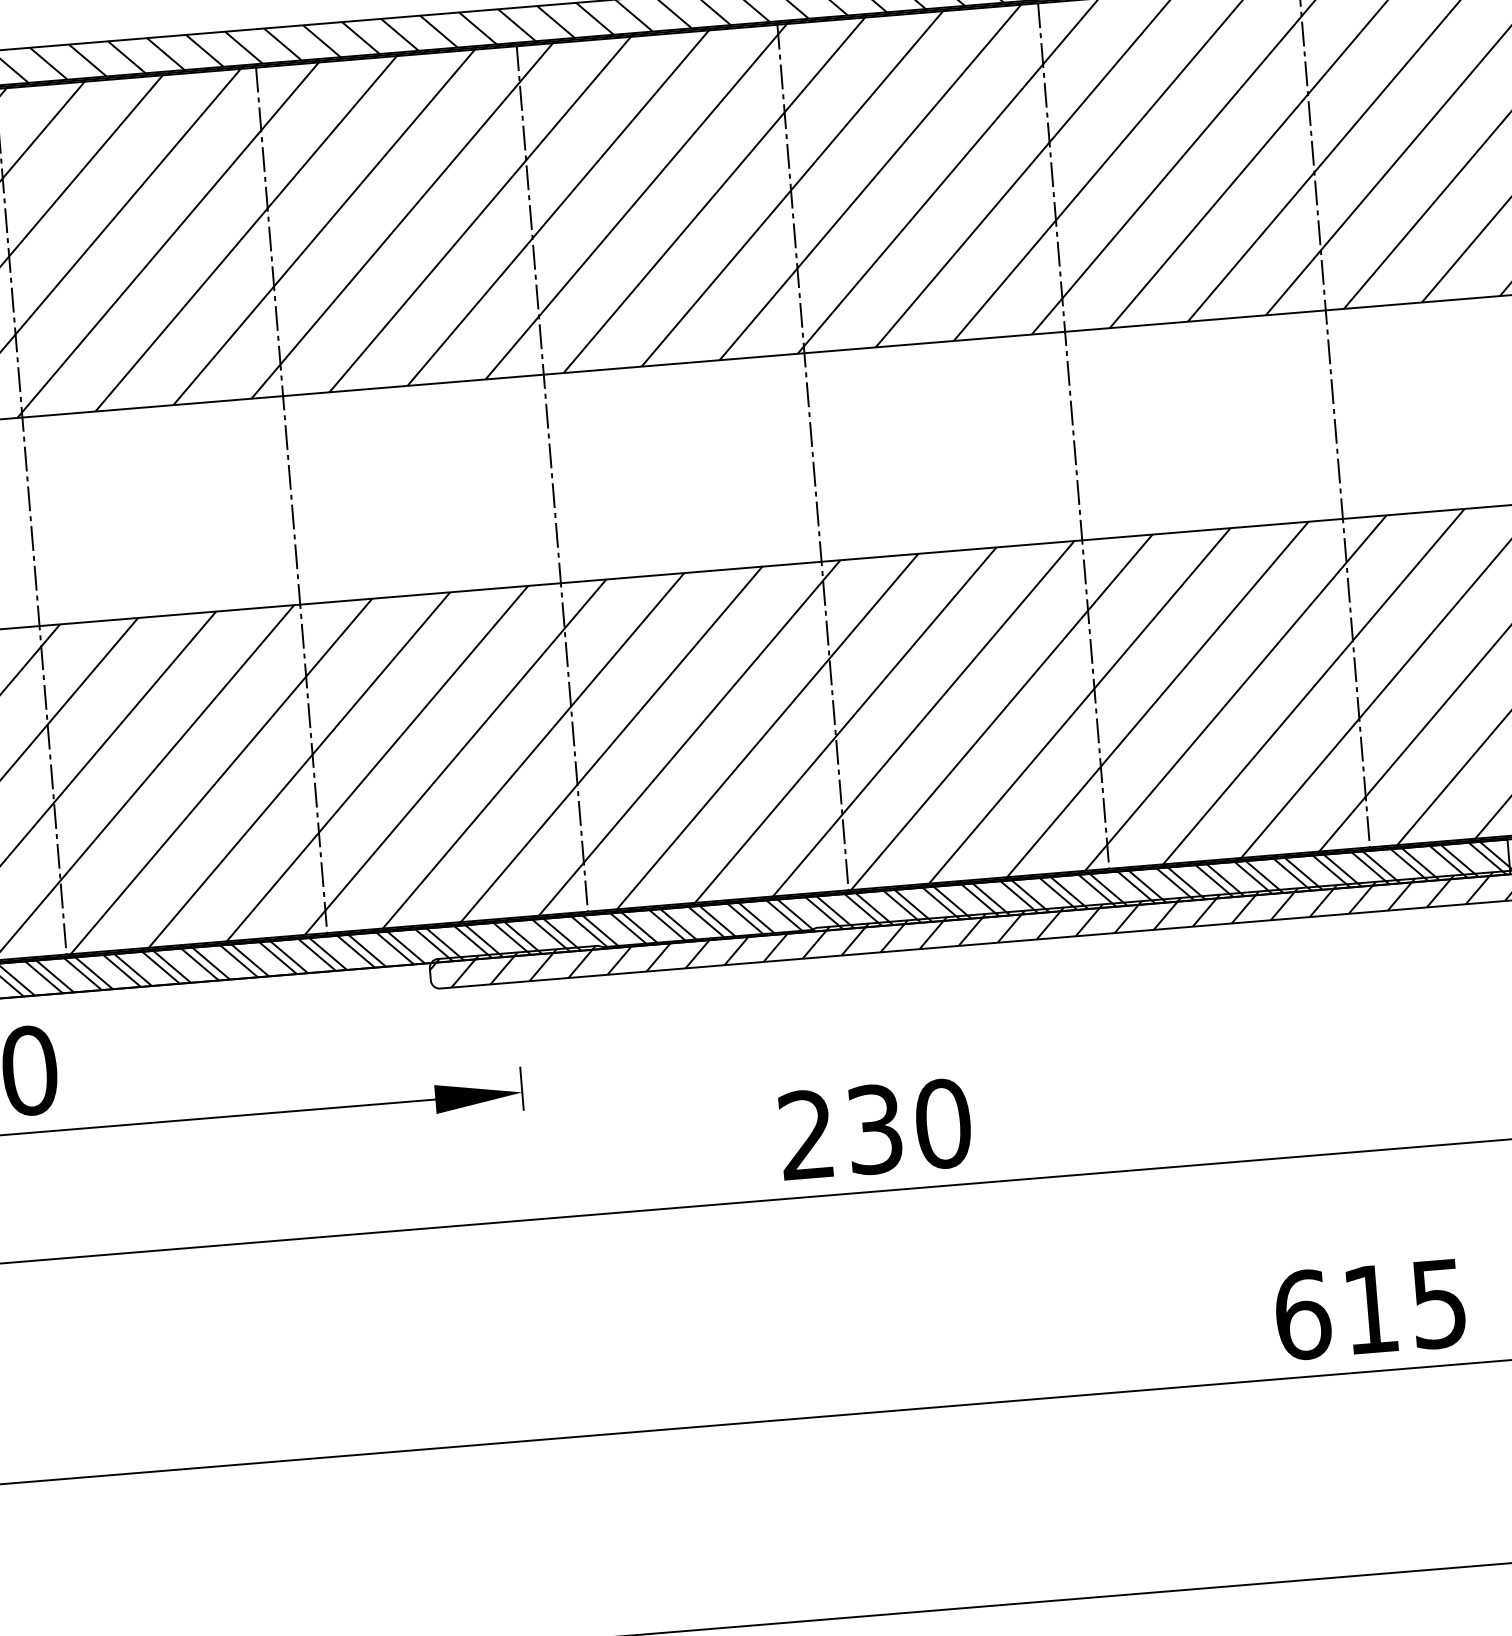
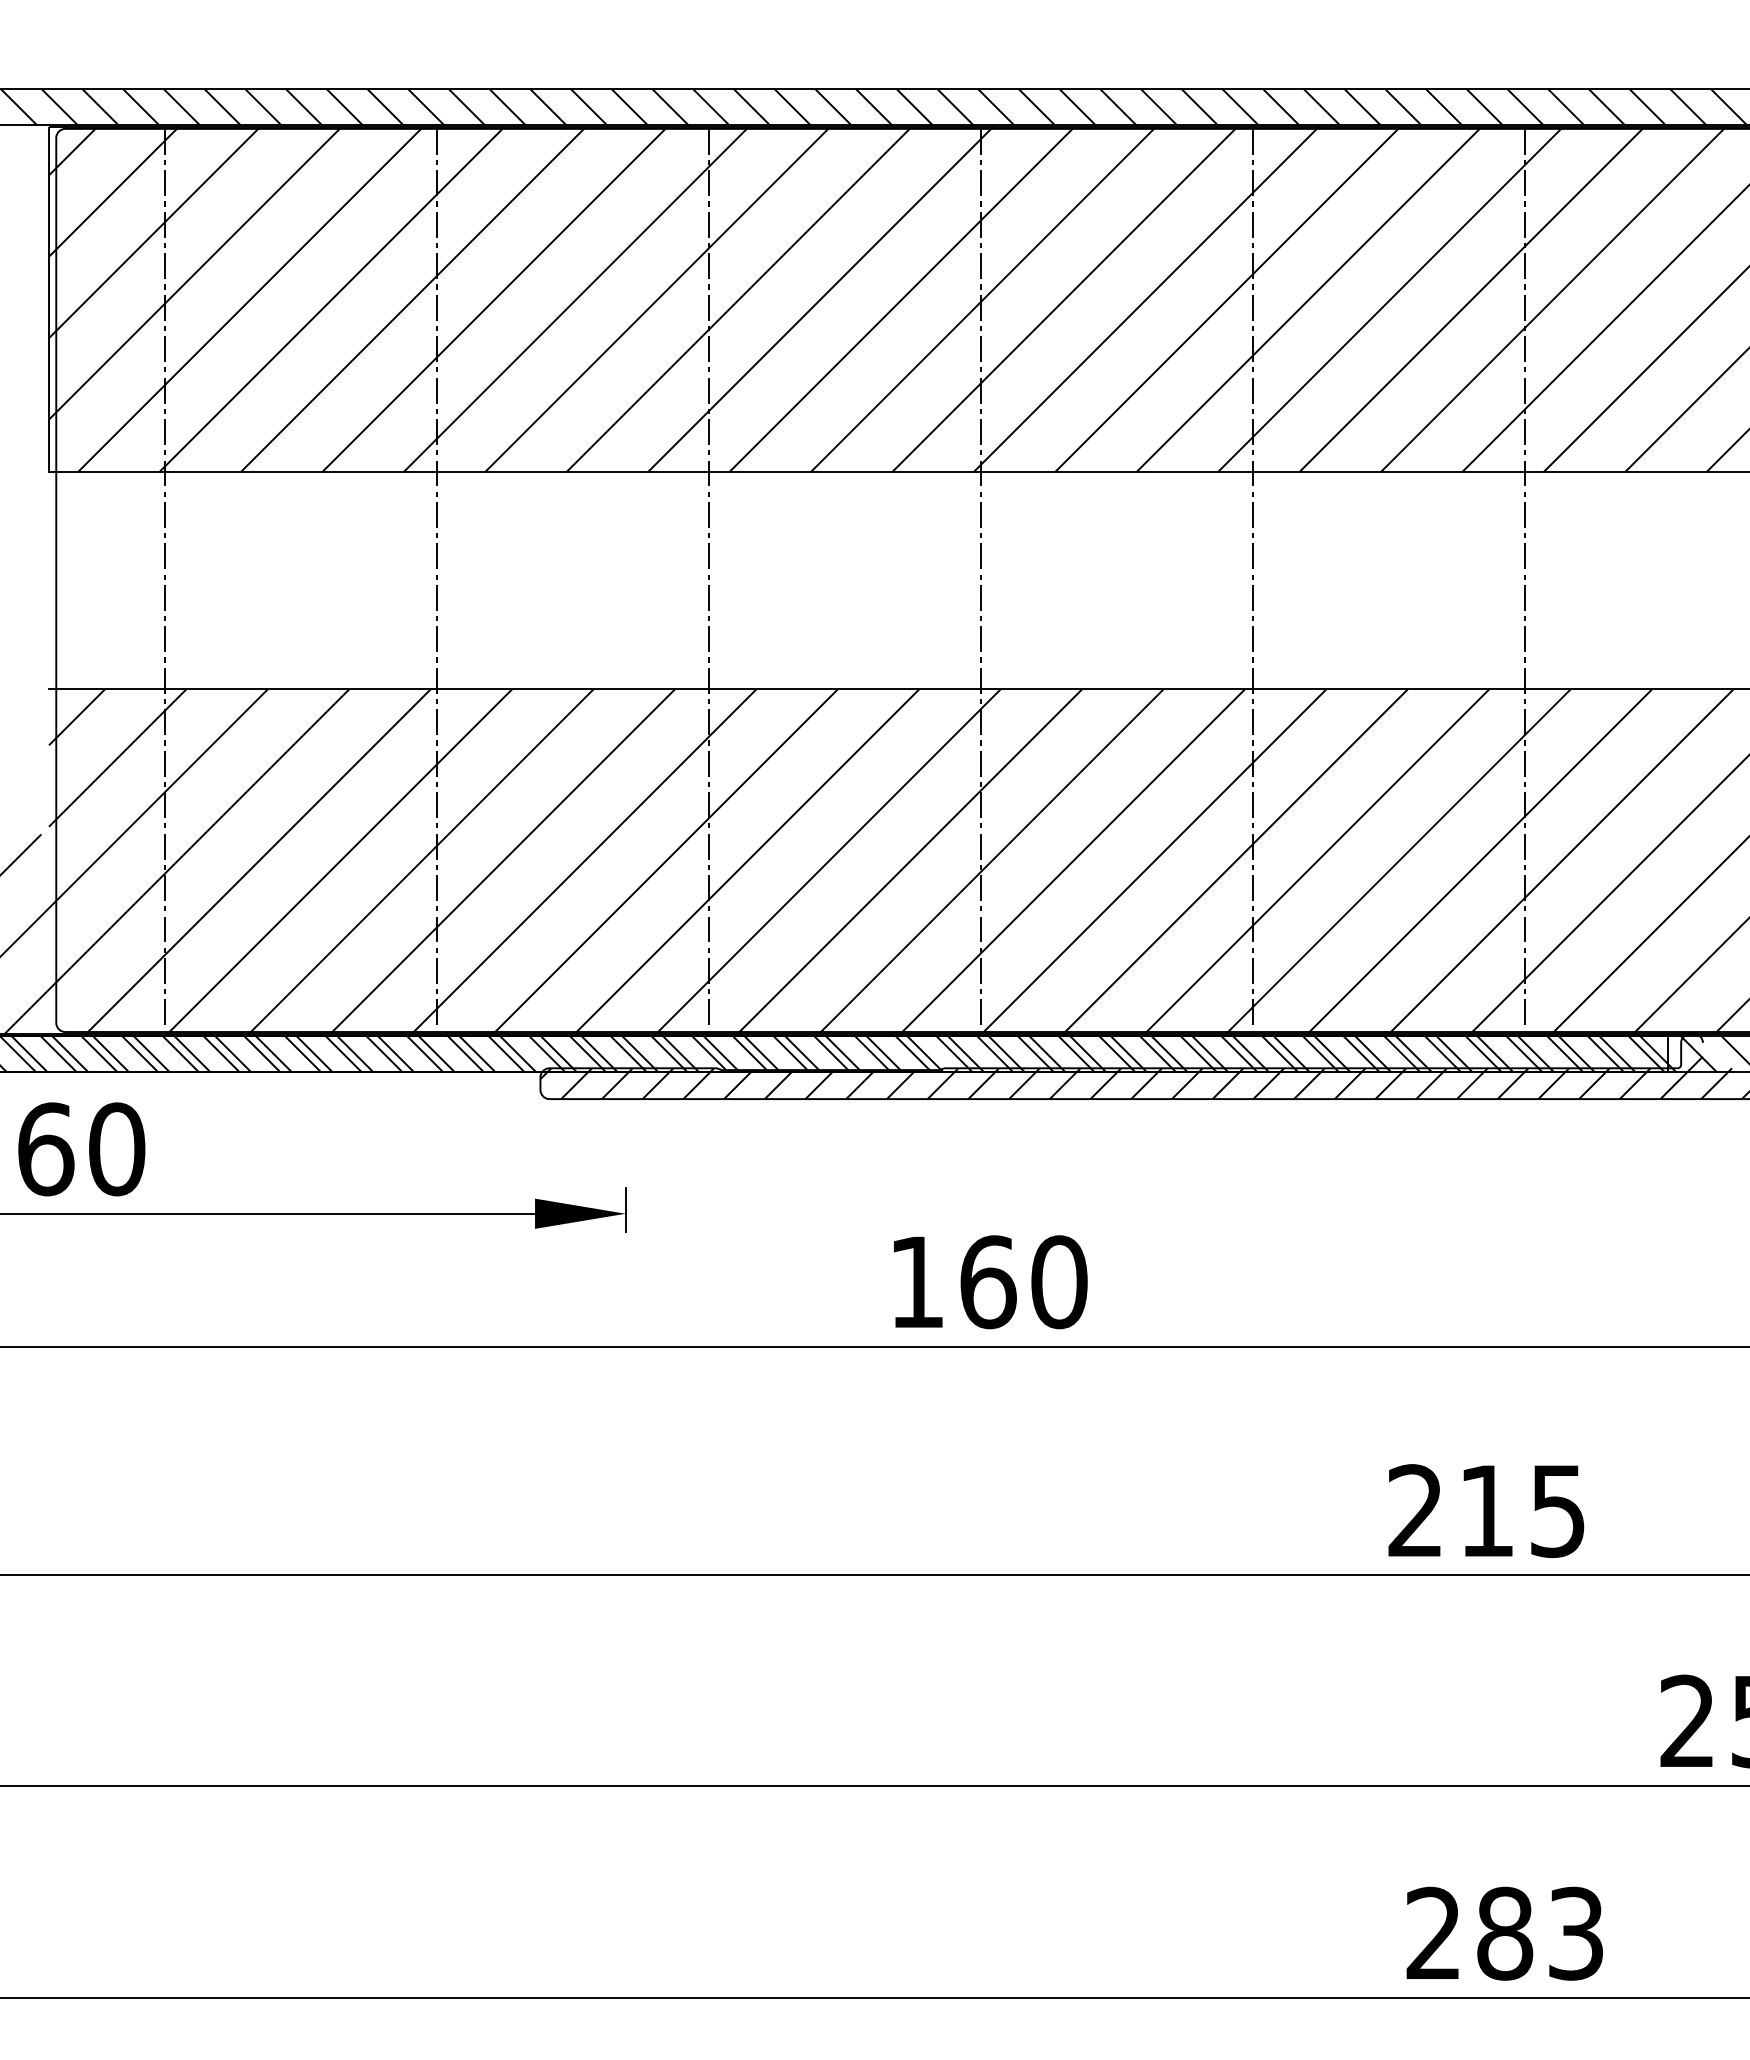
text: (840, 1132) -> (952, 1282), 230 -> 160
text: (1303, 1315) -> (1416, 1511), 615 -> 215

